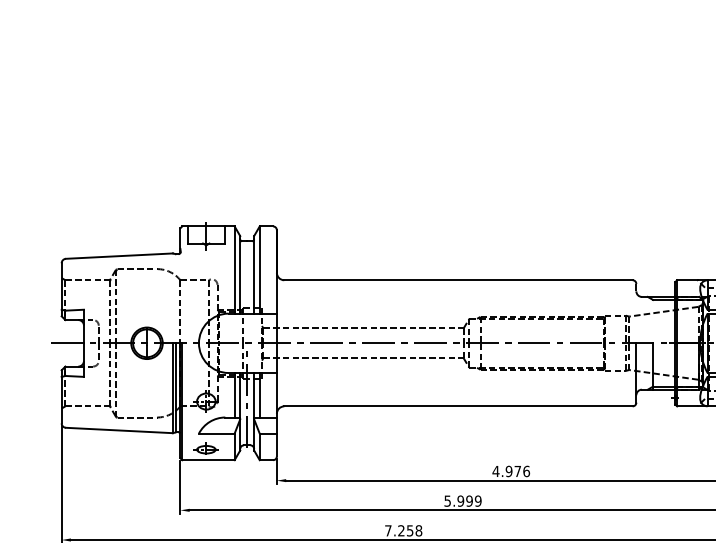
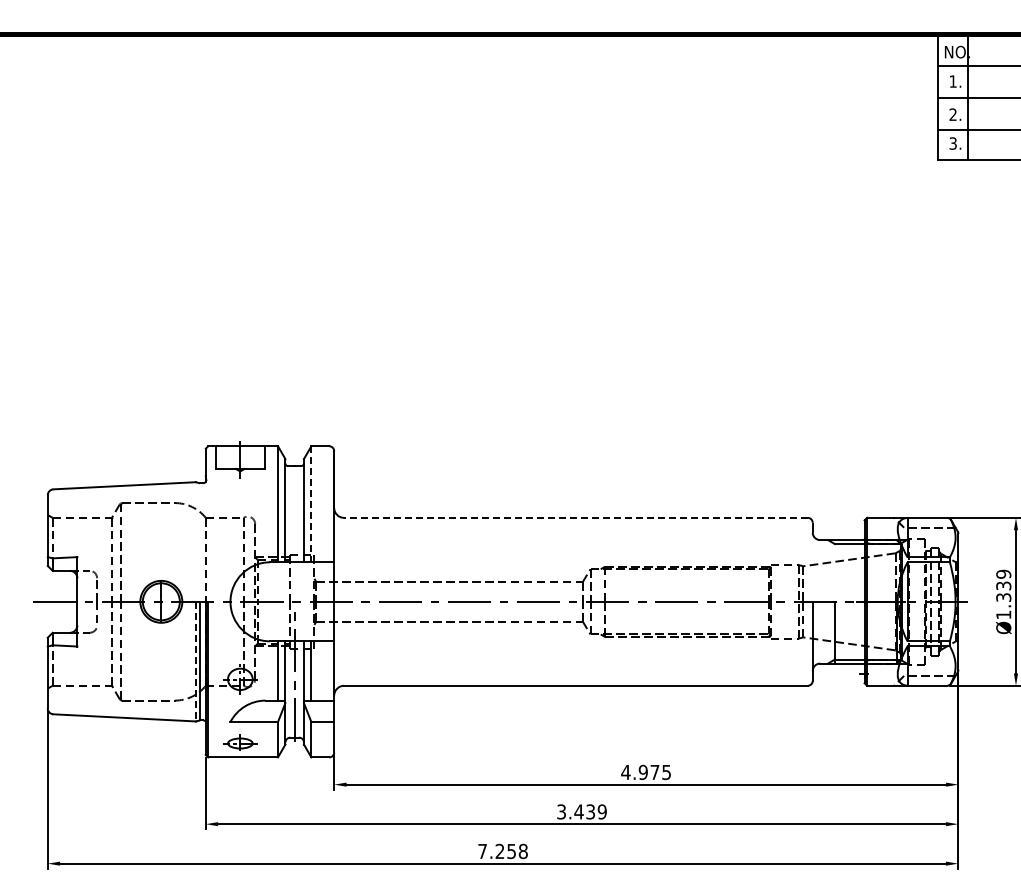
line: (259, 270) -> (311, 504), solid -> dashed
line: (458, 279) -> (575, 517), solid -> dashed
line: (172, 388) -> (195, 661), solid -> dashed
text: (526, 471) -> (666, 772), 4.976 -> 4.975
text: (458, 500) -> (576, 811), 5.999 -> 3.439

